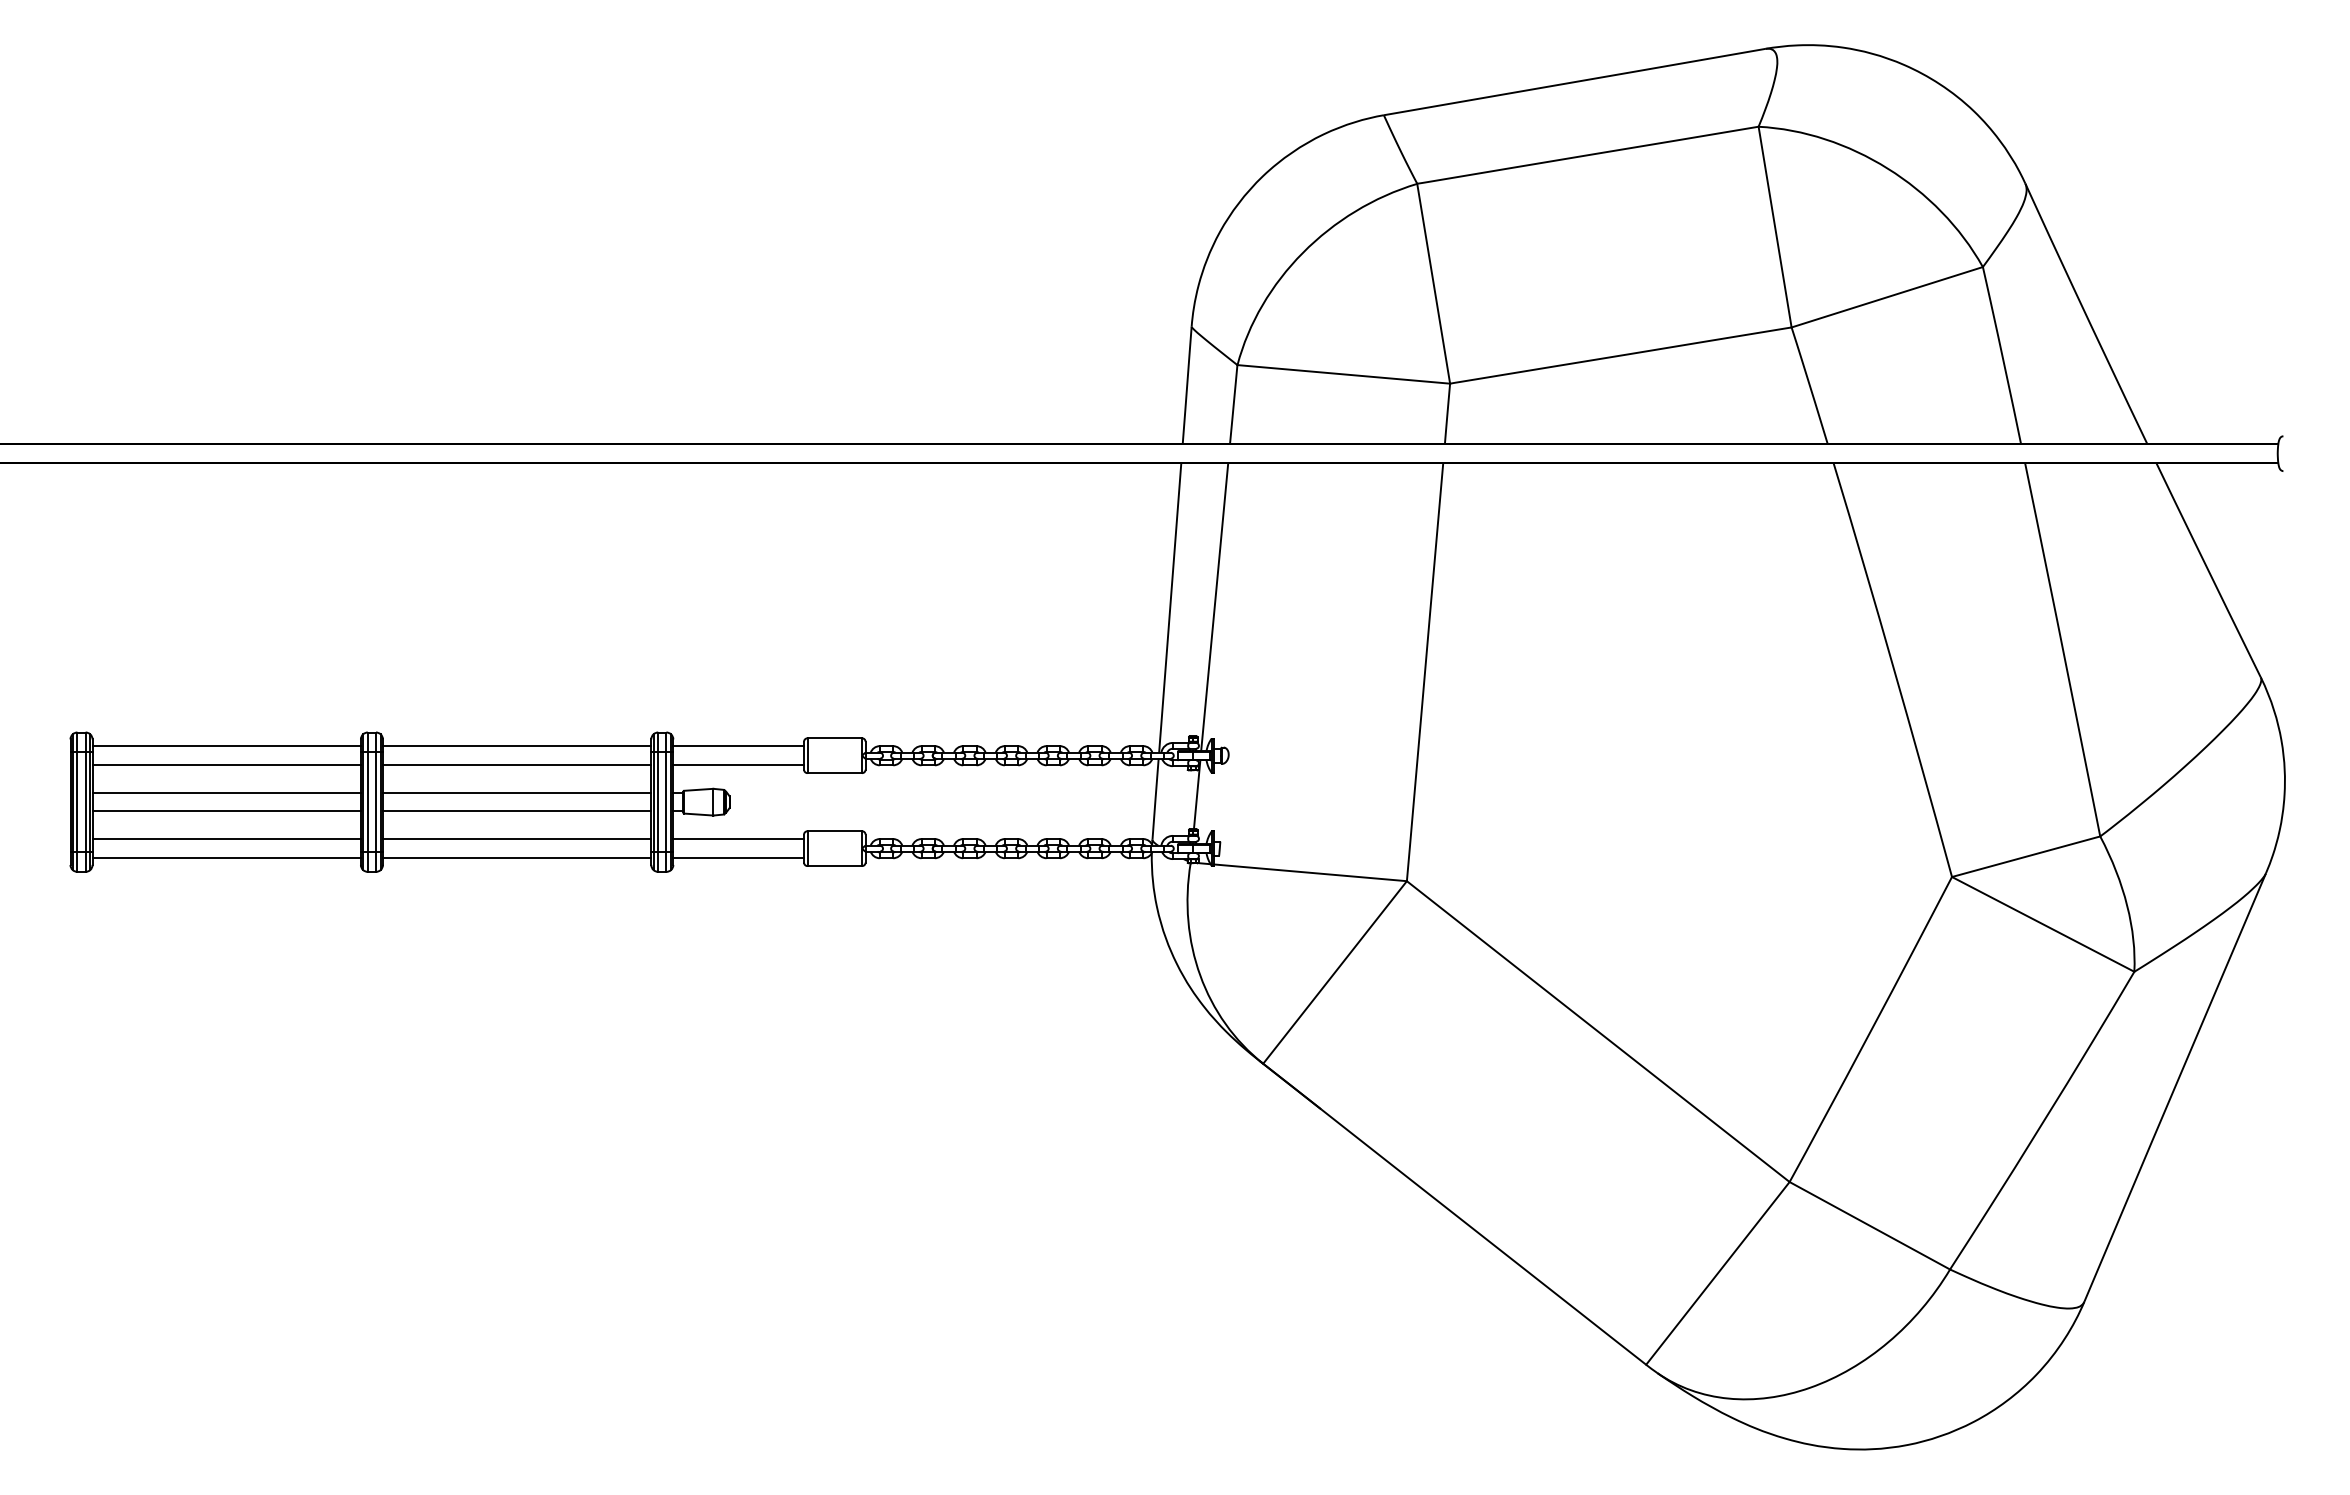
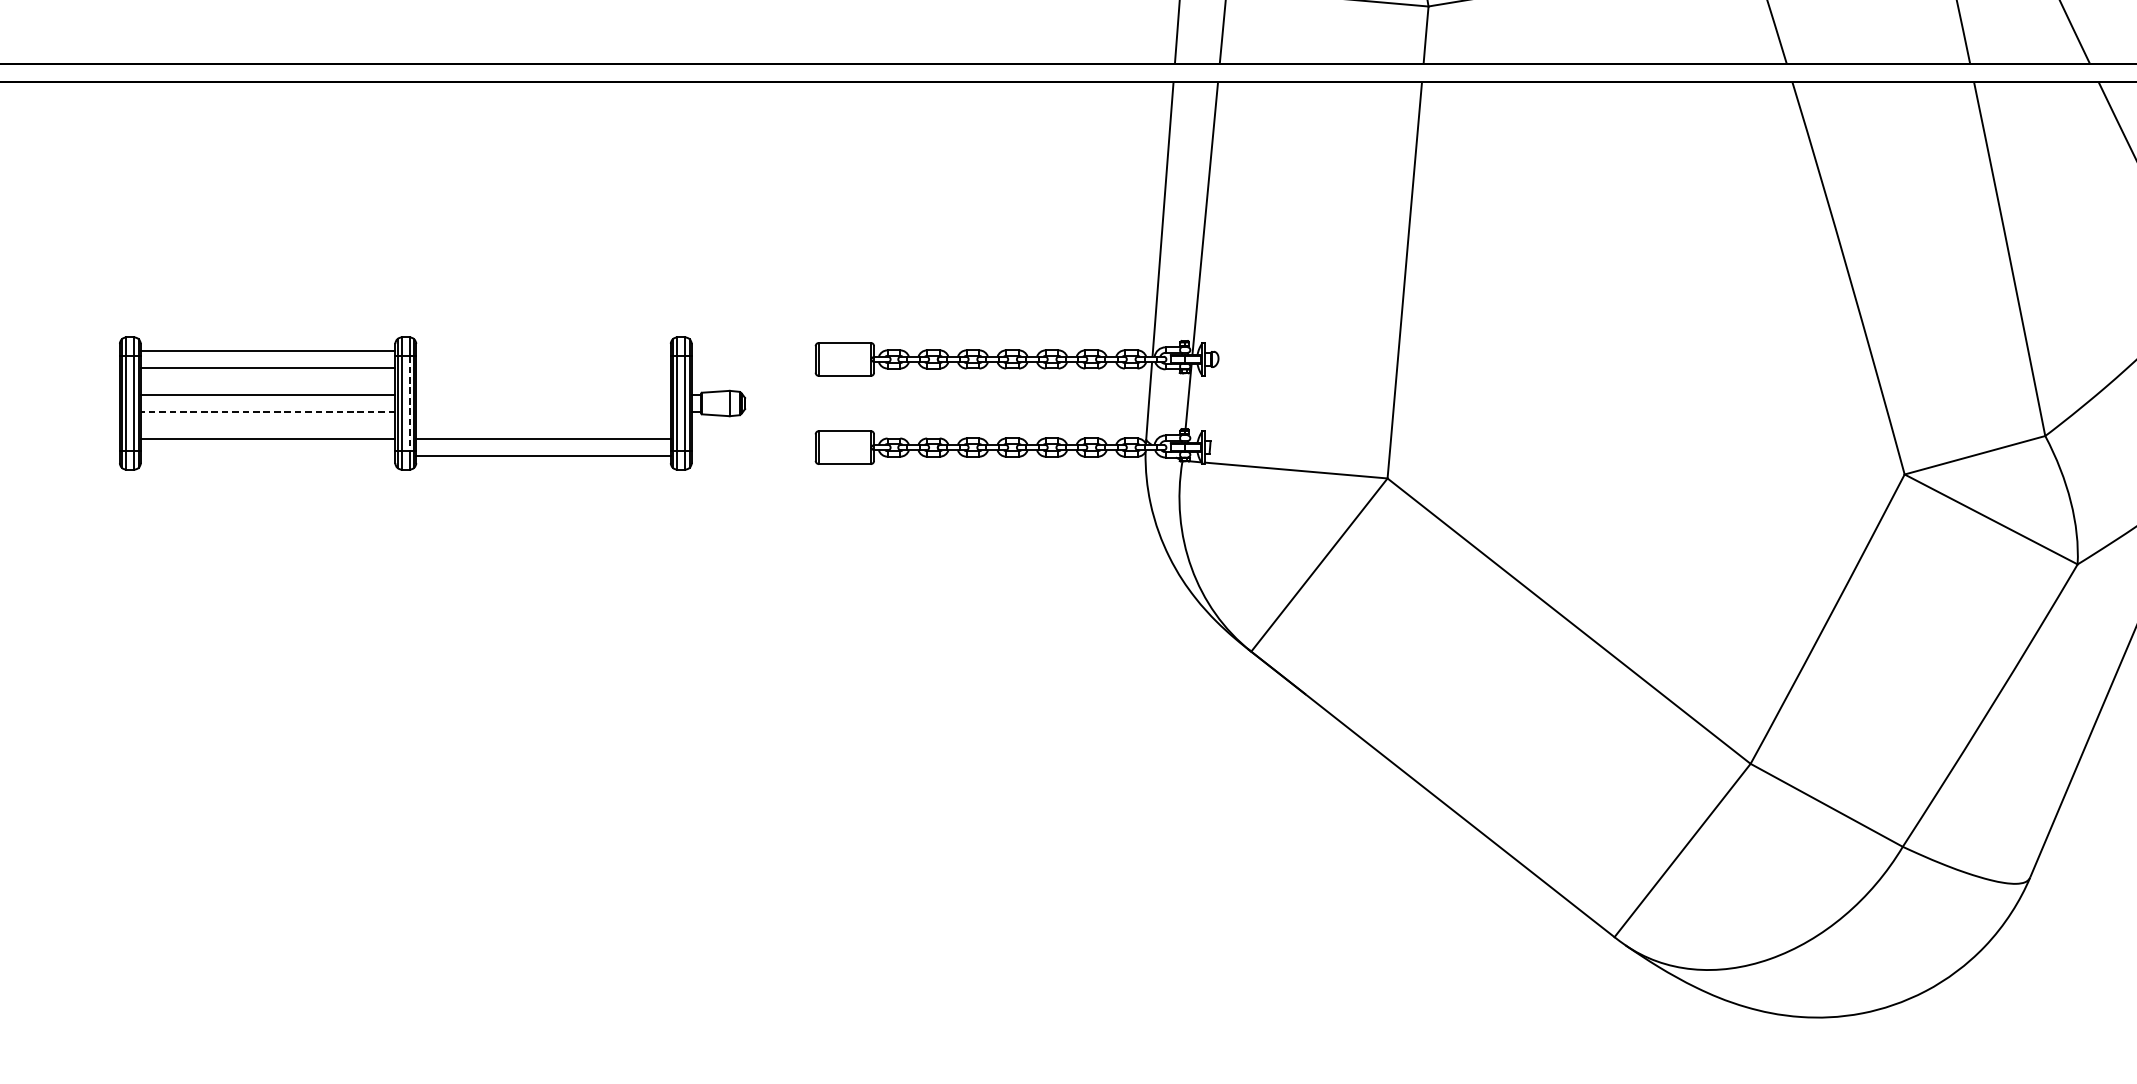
line: (516, 746) -> (542, 350), removed
line: (738, 746) -> (753, 350), removed
line: (516, 765) -> (542, 368), removed
line: (738, 765) -> (753, 368), removed
line: (516, 792) -> (542, 394), removed
line: (375, 802) -> (409, 403), solid -> dashed
line: (226, 811) -> (267, 412), solid -> dashed
line: (516, 811) -> (542, 412), removed
line: (738, 839) -> (753, 438), removed
line: (226, 857) -> (267, 455), removed
line: (738, 857) -> (753, 455), removed

